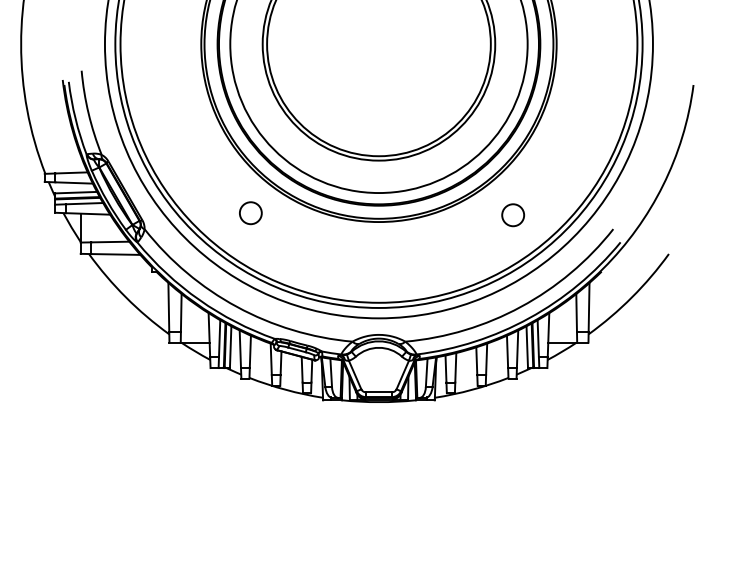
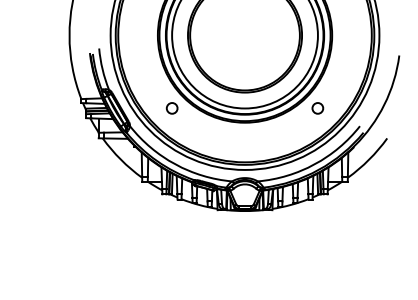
circle: (249, 213) -> (171, 108), moved
circle: (512, 215) -> (317, 108), moved

